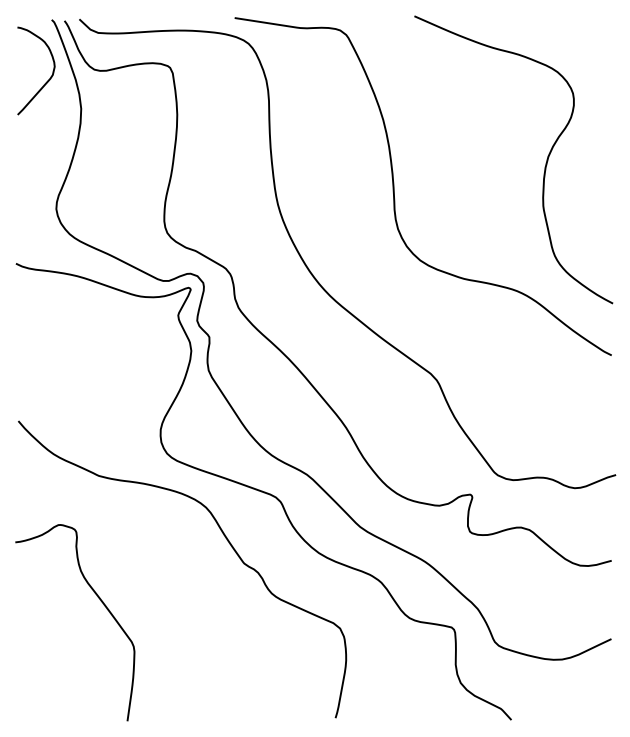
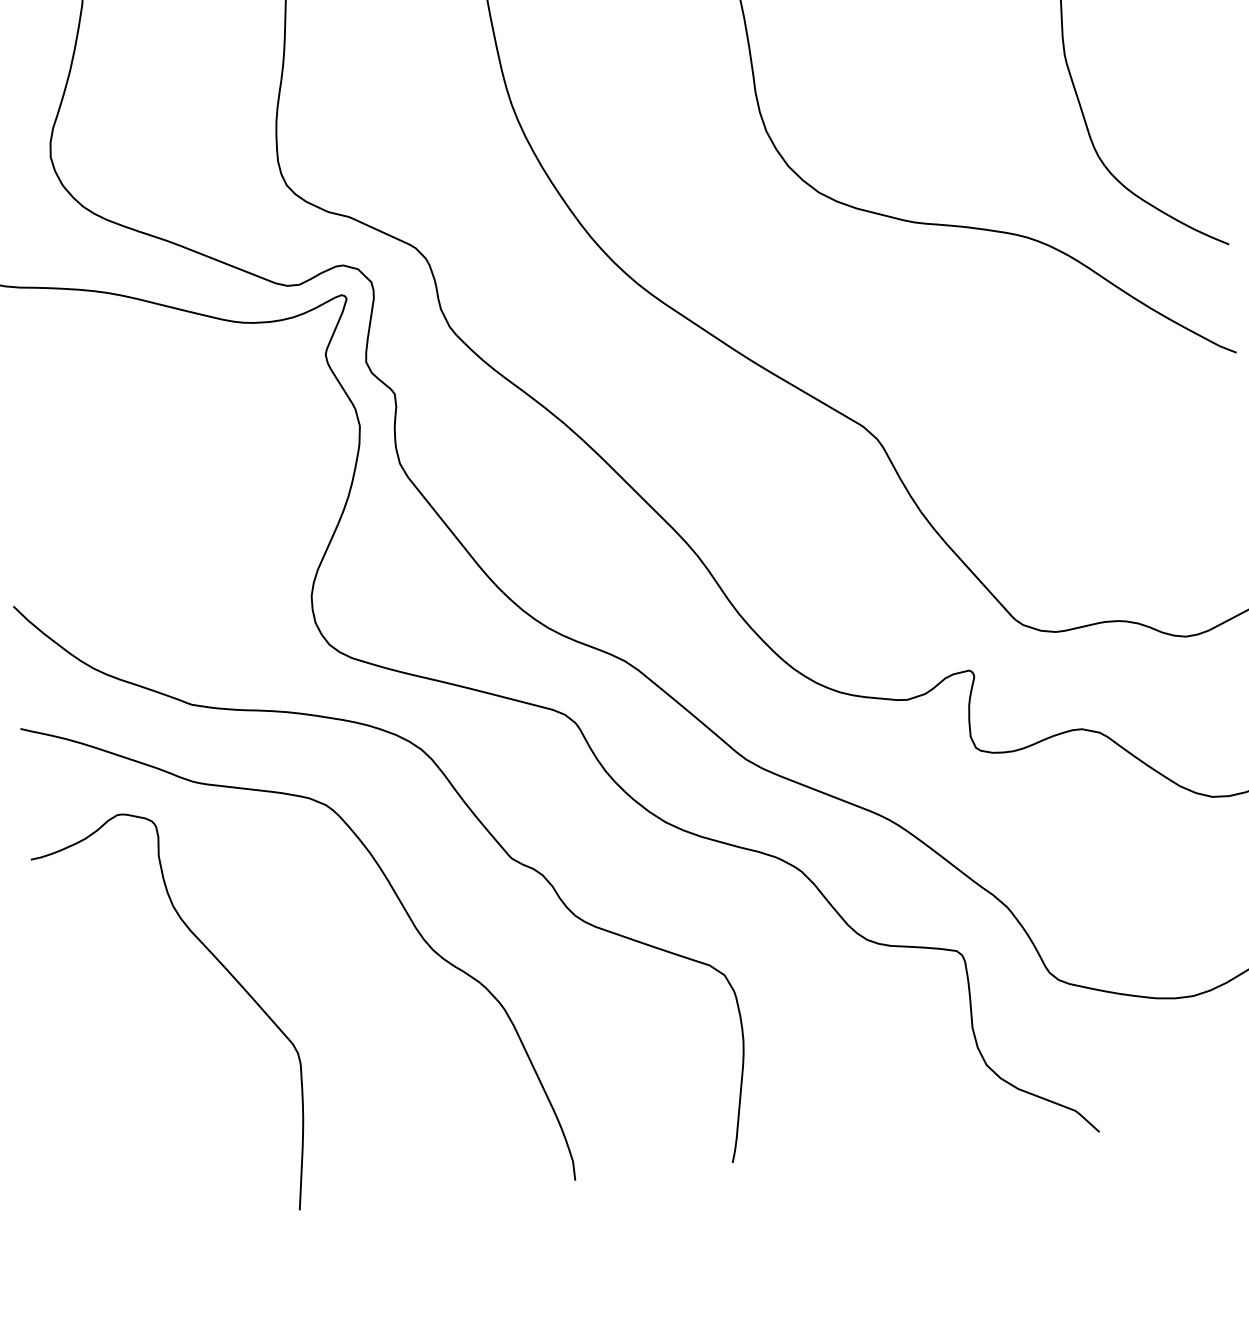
curve: (186, 575) -> (394, 894), added

